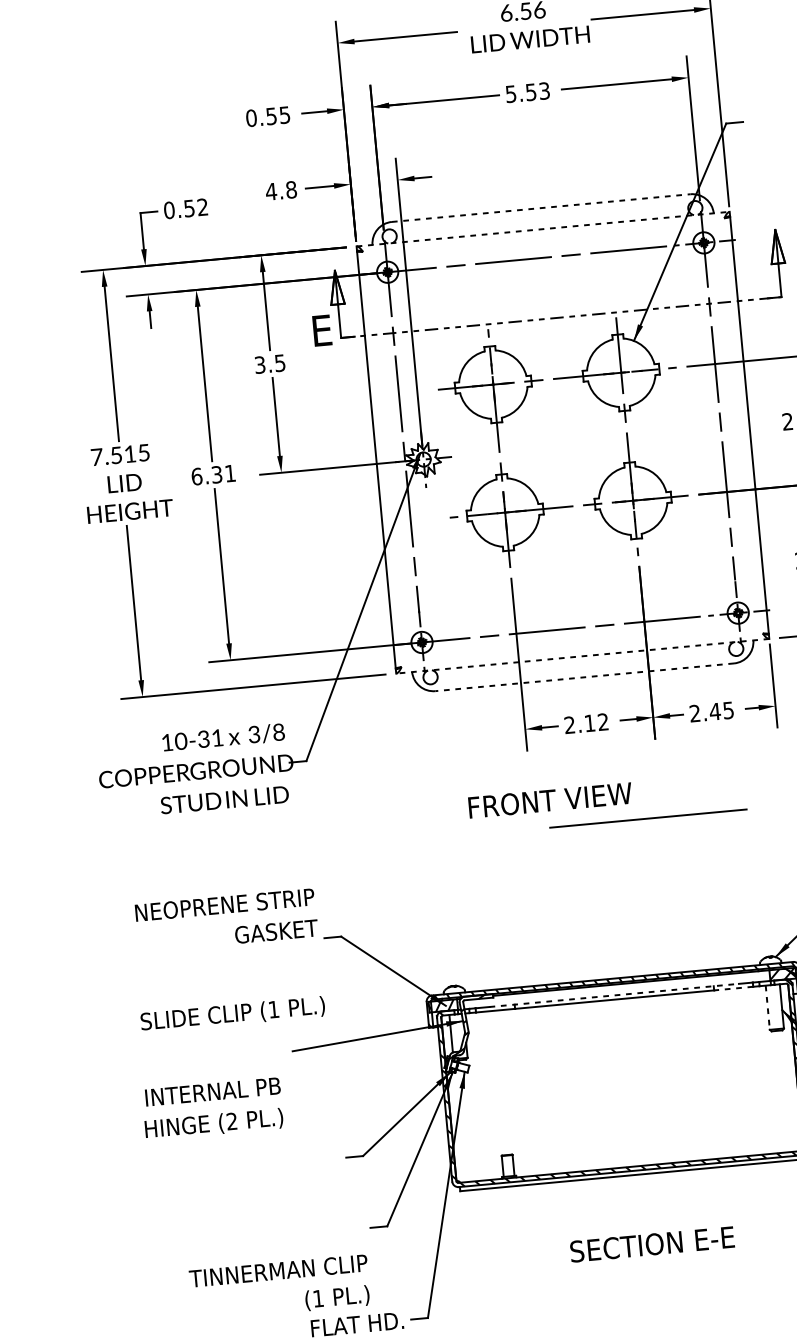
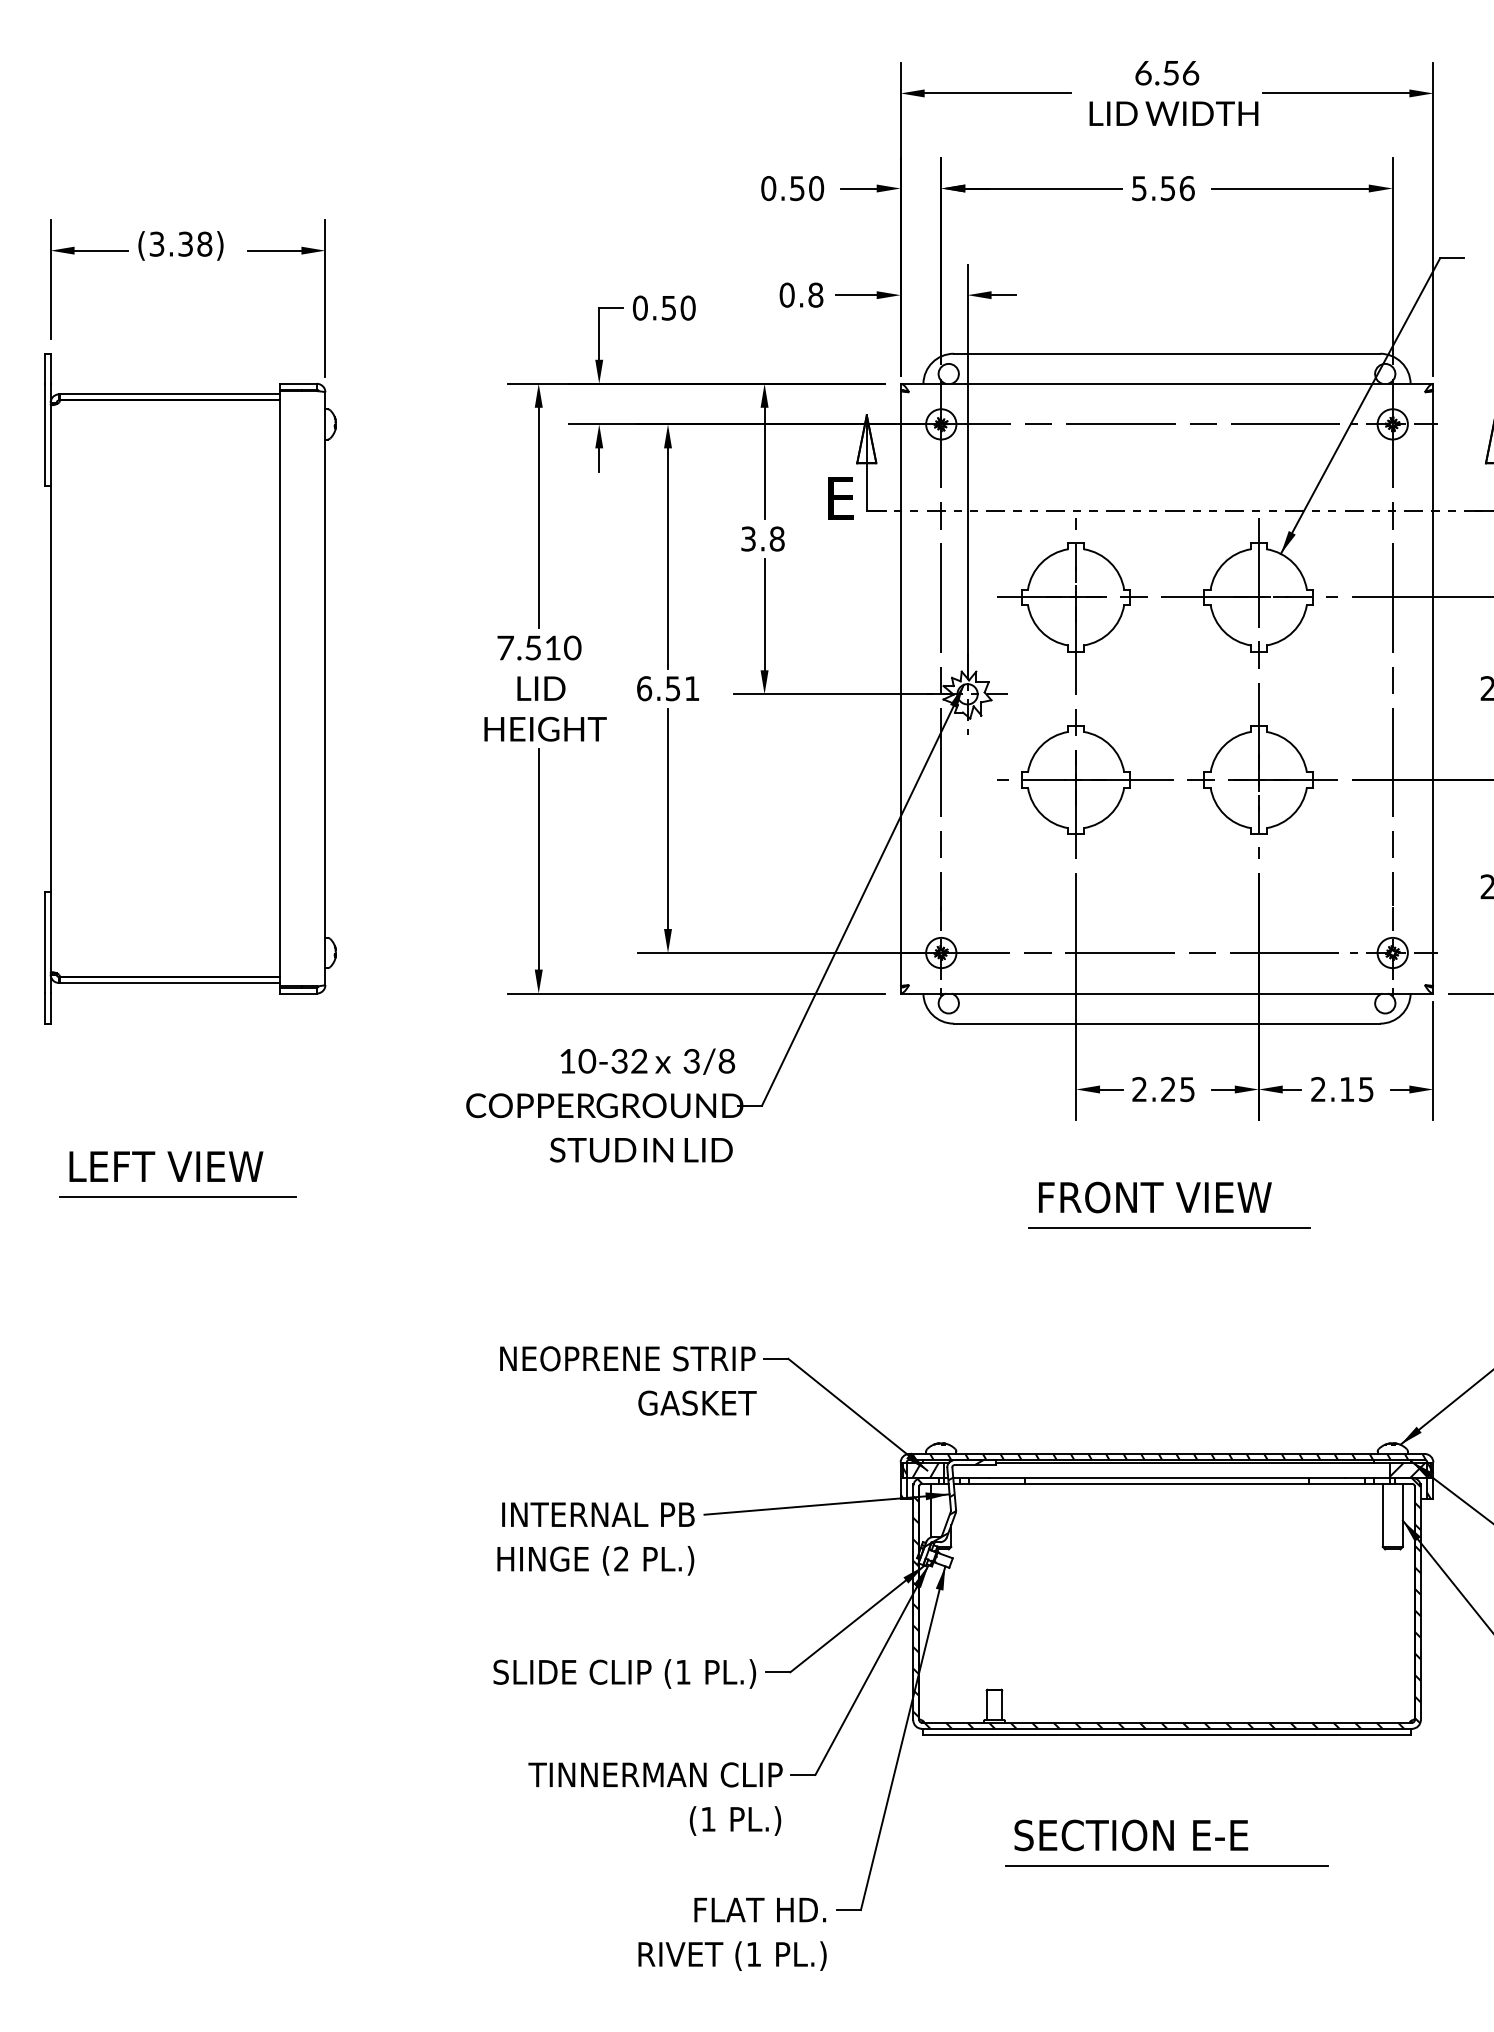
text: (544, 91) -> (1186, 188), 5.53 -> 5.56
text: (284, 115) -> (816, 188), 0.55 -> 0.50
text: (271, 191) -> (787, 294), 4.8 -> 0.8
text: (202, 206) -> (687, 307), 0.52 -> 0.50
line: (541, 207) -> (1167, 353), dashed -> solid
line: (543, 228) -> (1167, 383), dashed -> solid
text: (279, 362) -> (776, 538), 3.5 -> 3.8
text: (143, 452) -> (572, 647), 7.515 -> 7.510
text: (217, 474) -> (673, 688), 6.31 -> 6.51
line: (582, 656) -> (1166, 993), dashed -> solid
line: (584, 677) -> (1166, 1023), dashed -> solid
text: (715, 711) -> (1347, 1089), 2.45 -> 2.15
text: (596, 722) -> (1177, 1089), 2.12 -> 2.25
text: (217, 737) -> (639, 1060), 10-31 -> 10-32
text: (550, 800) -> (1155, 1197), moved
line: (648, 818) -> (1169, 1227), moved
text: (226, 920) -> (628, 1380), moved
line: (734, 988) -> (1337, 1483), dashed -> solid
line: (614, 995) -> (1167, 1477), dashed -> solid
line: (767, 1007) -> (1382, 1515), dashed -> solid
text: (232, 1014) -> (624, 1673), moved
text: (212, 1108) -> (595, 1538), moved
text: (652, 1244) -> (1131, 1835), moved
line: (639, 1266) -> (1166, 1865), added
text: (279, 1287) -> (655, 1798), moved

